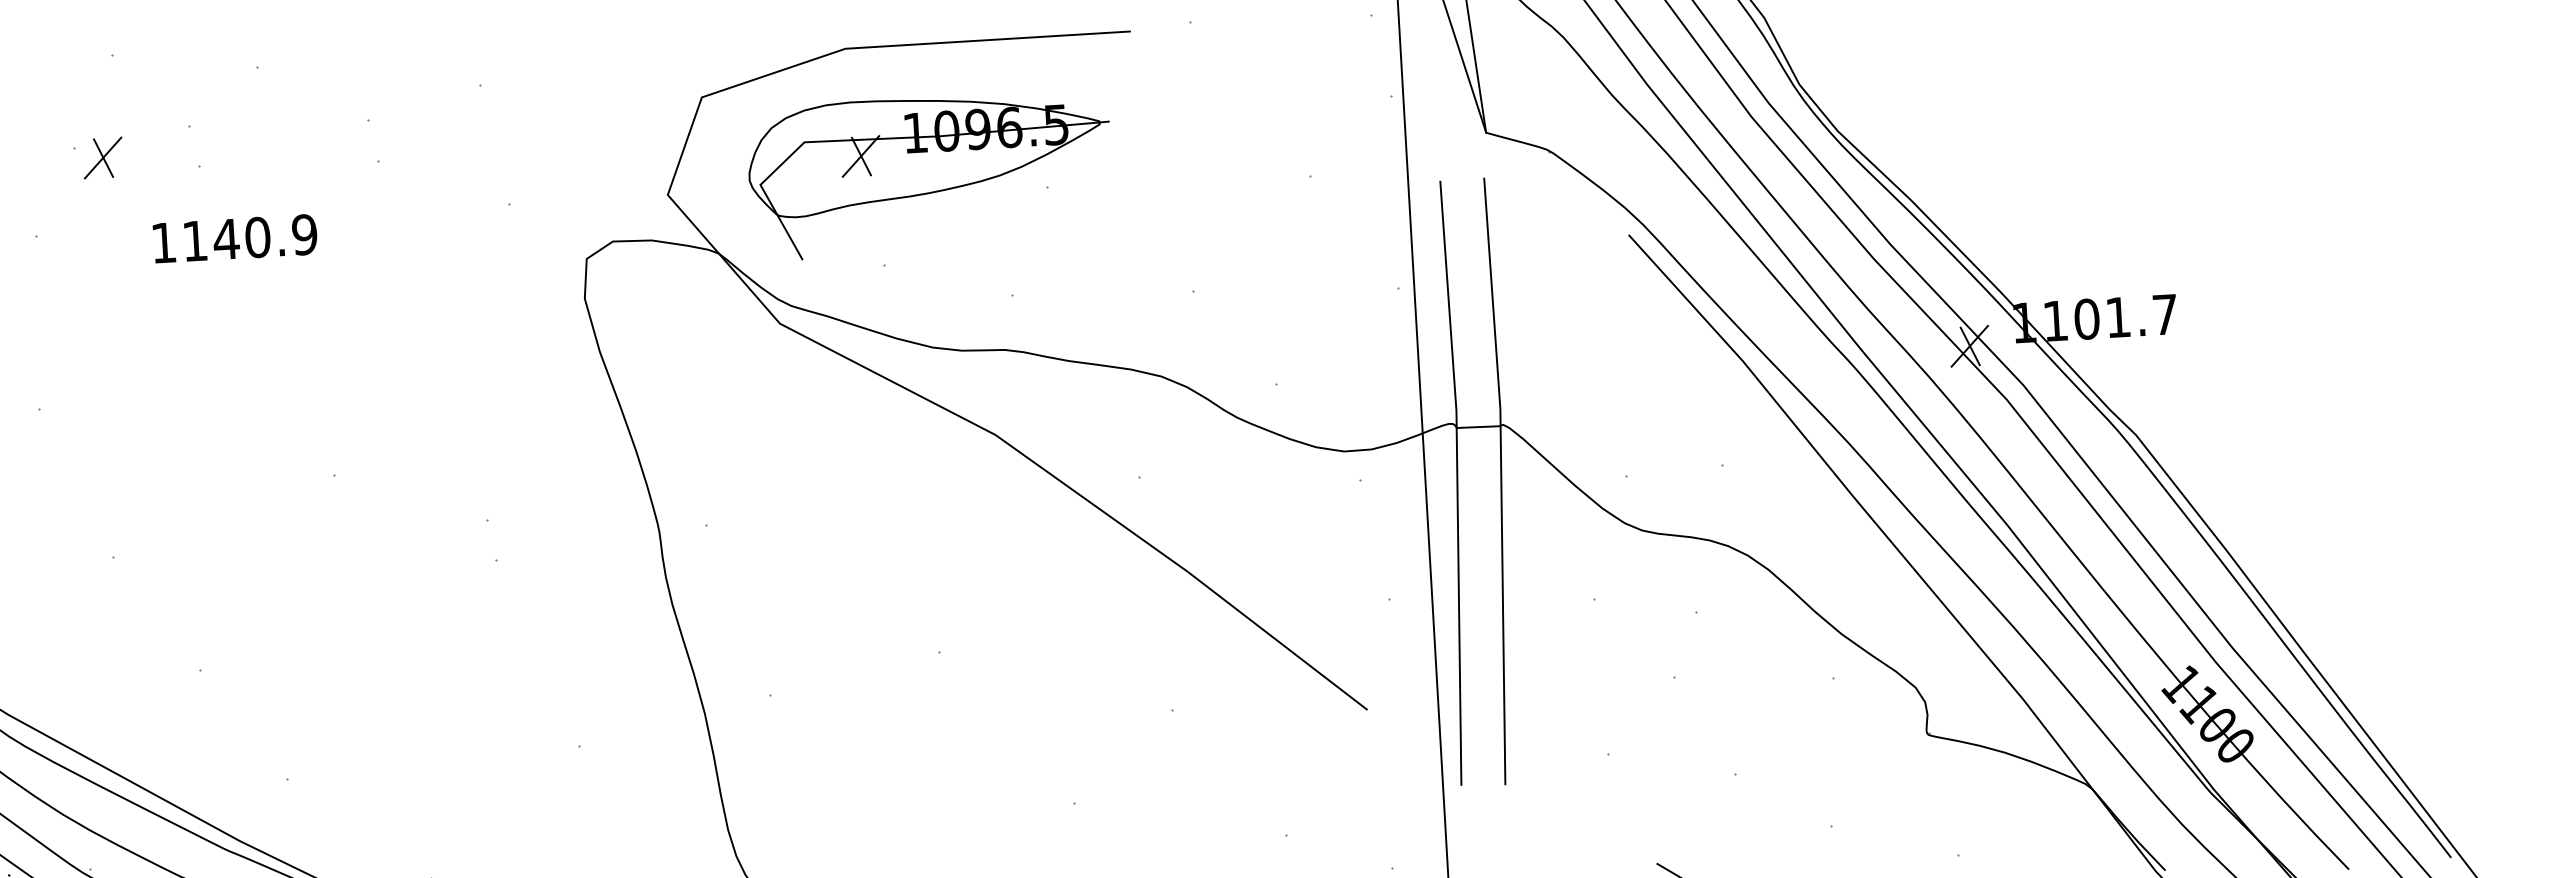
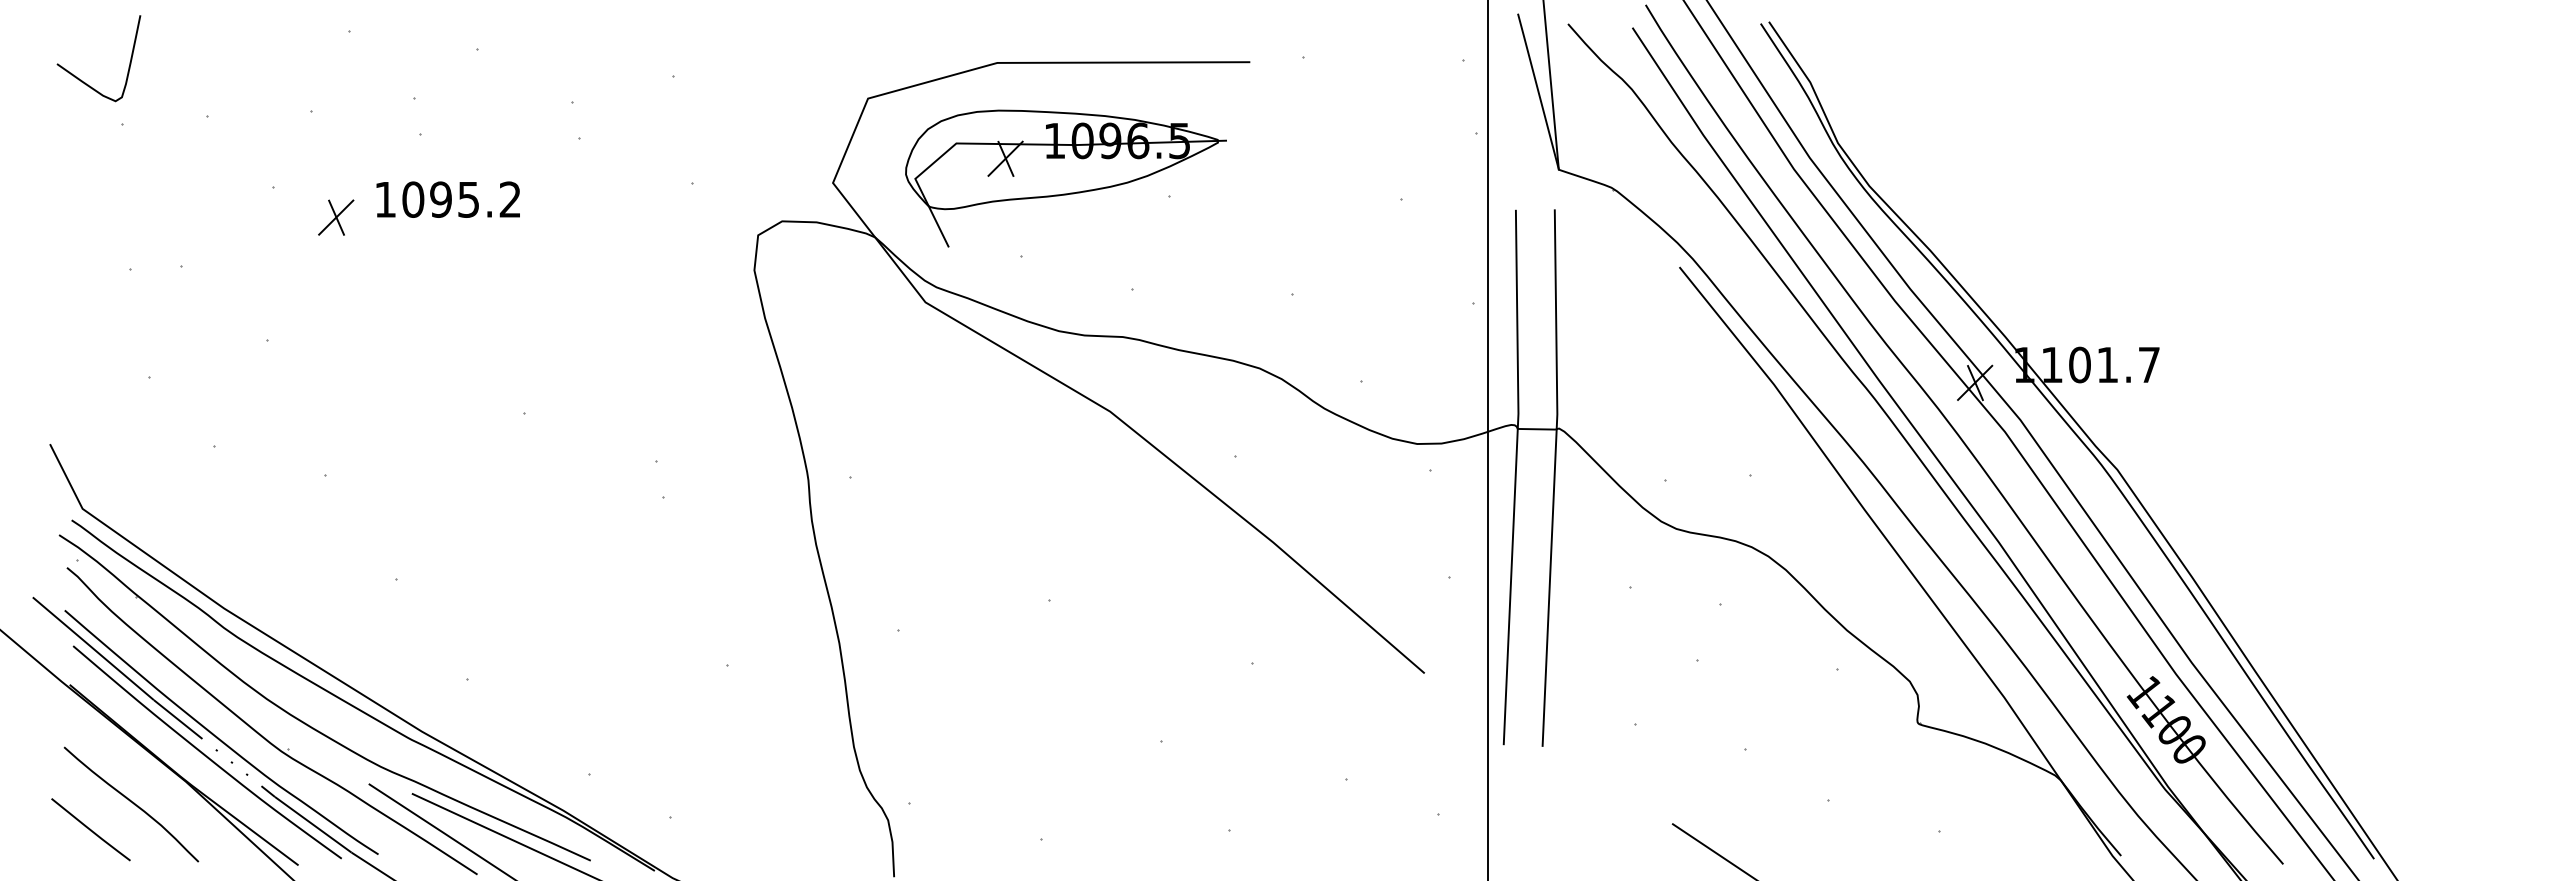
part: (103, 157) -> (336, 217), moved
text: (249, 237) -> (461, 199), 1140.9 -> 1095.2

